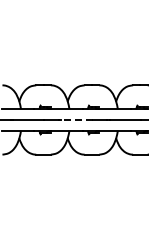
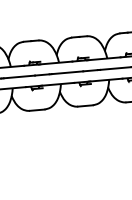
line: (77, 120) -> (68, 73), dashed -> solid

